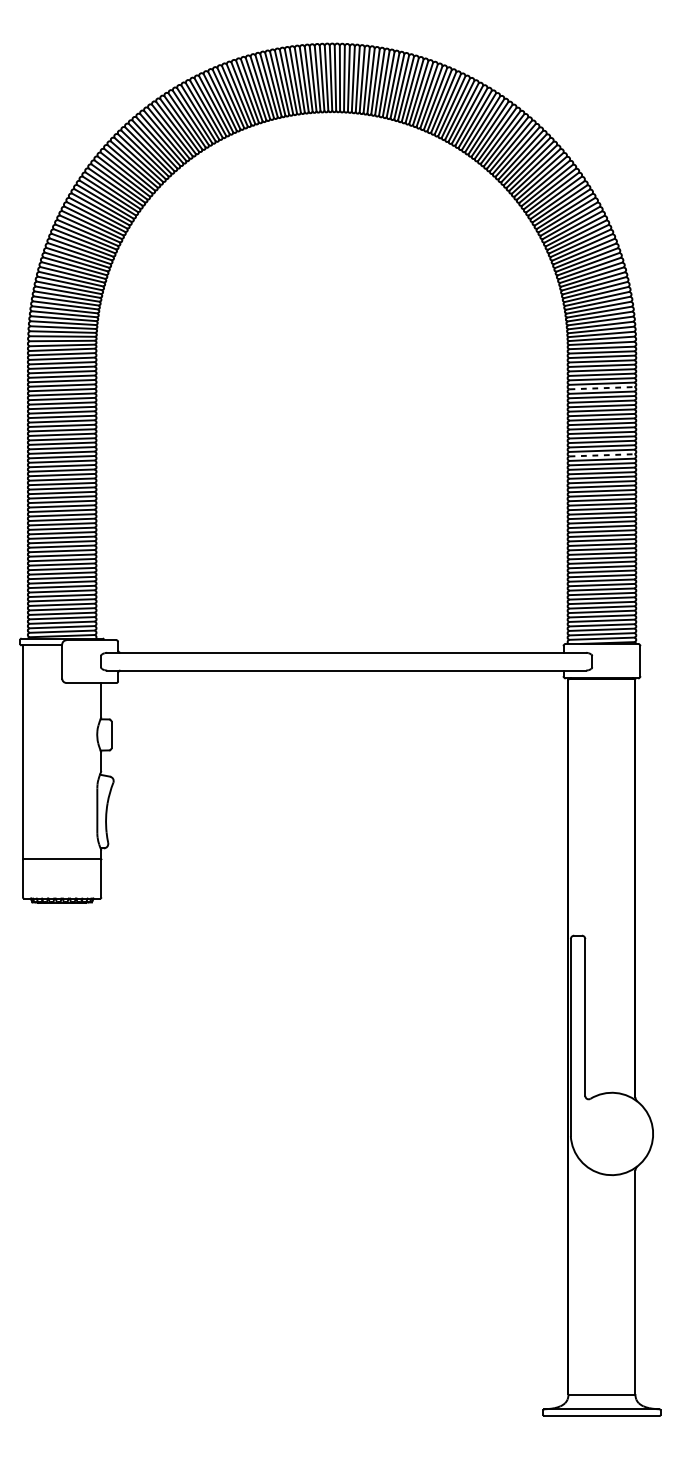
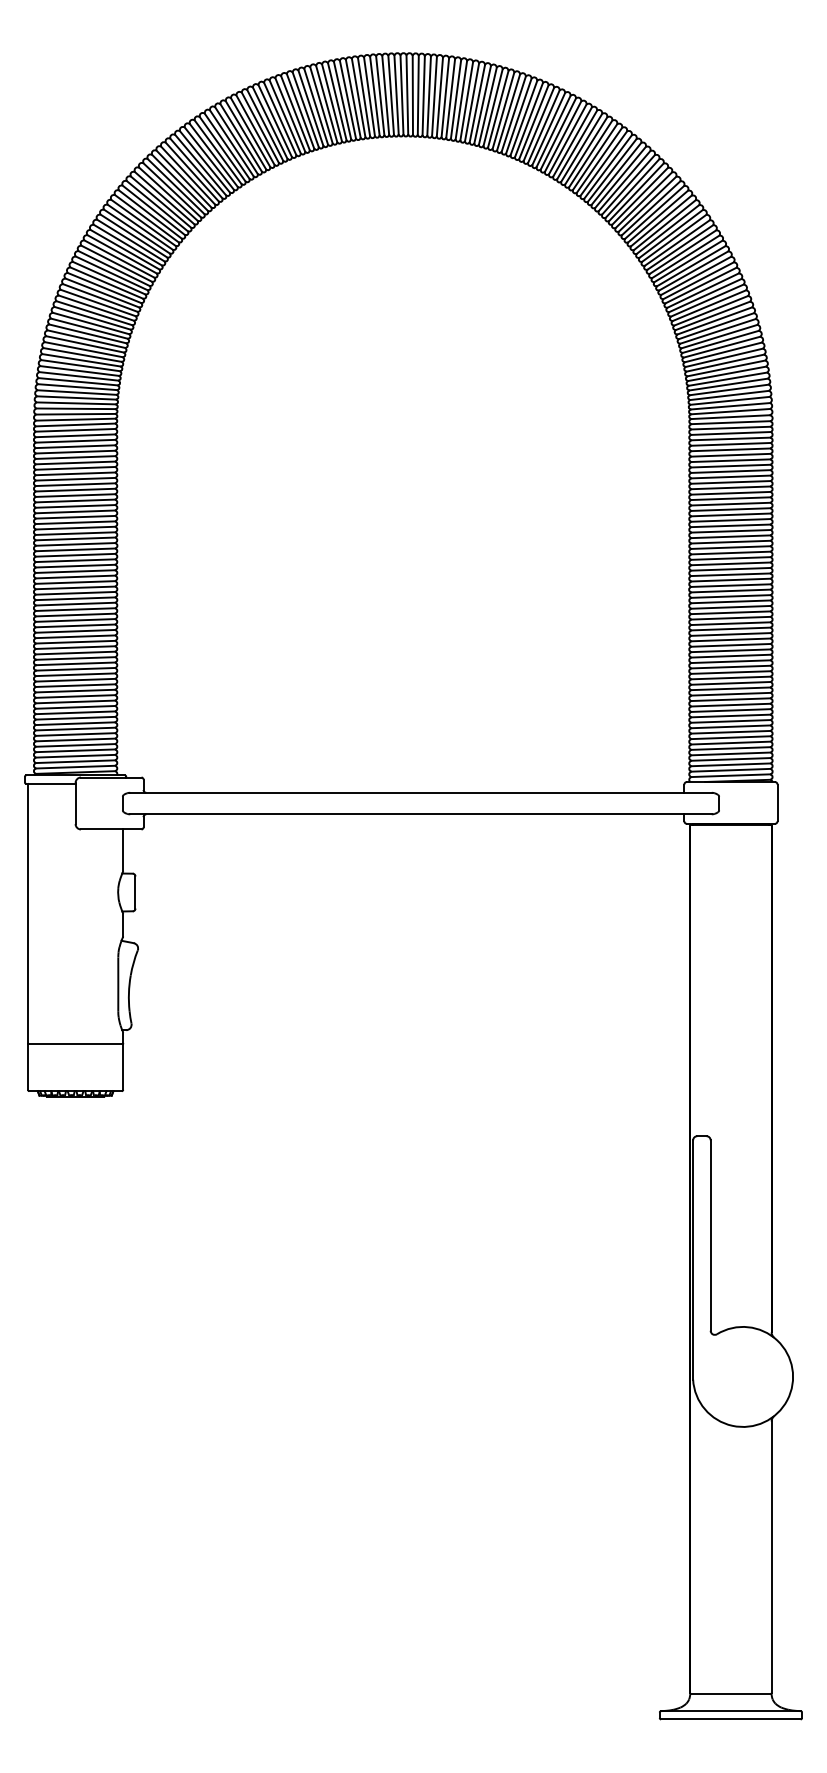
line: (602, 388) -> (731, 471), dashed -> solid
line: (602, 455) -> (731, 553), dashed -> solid

